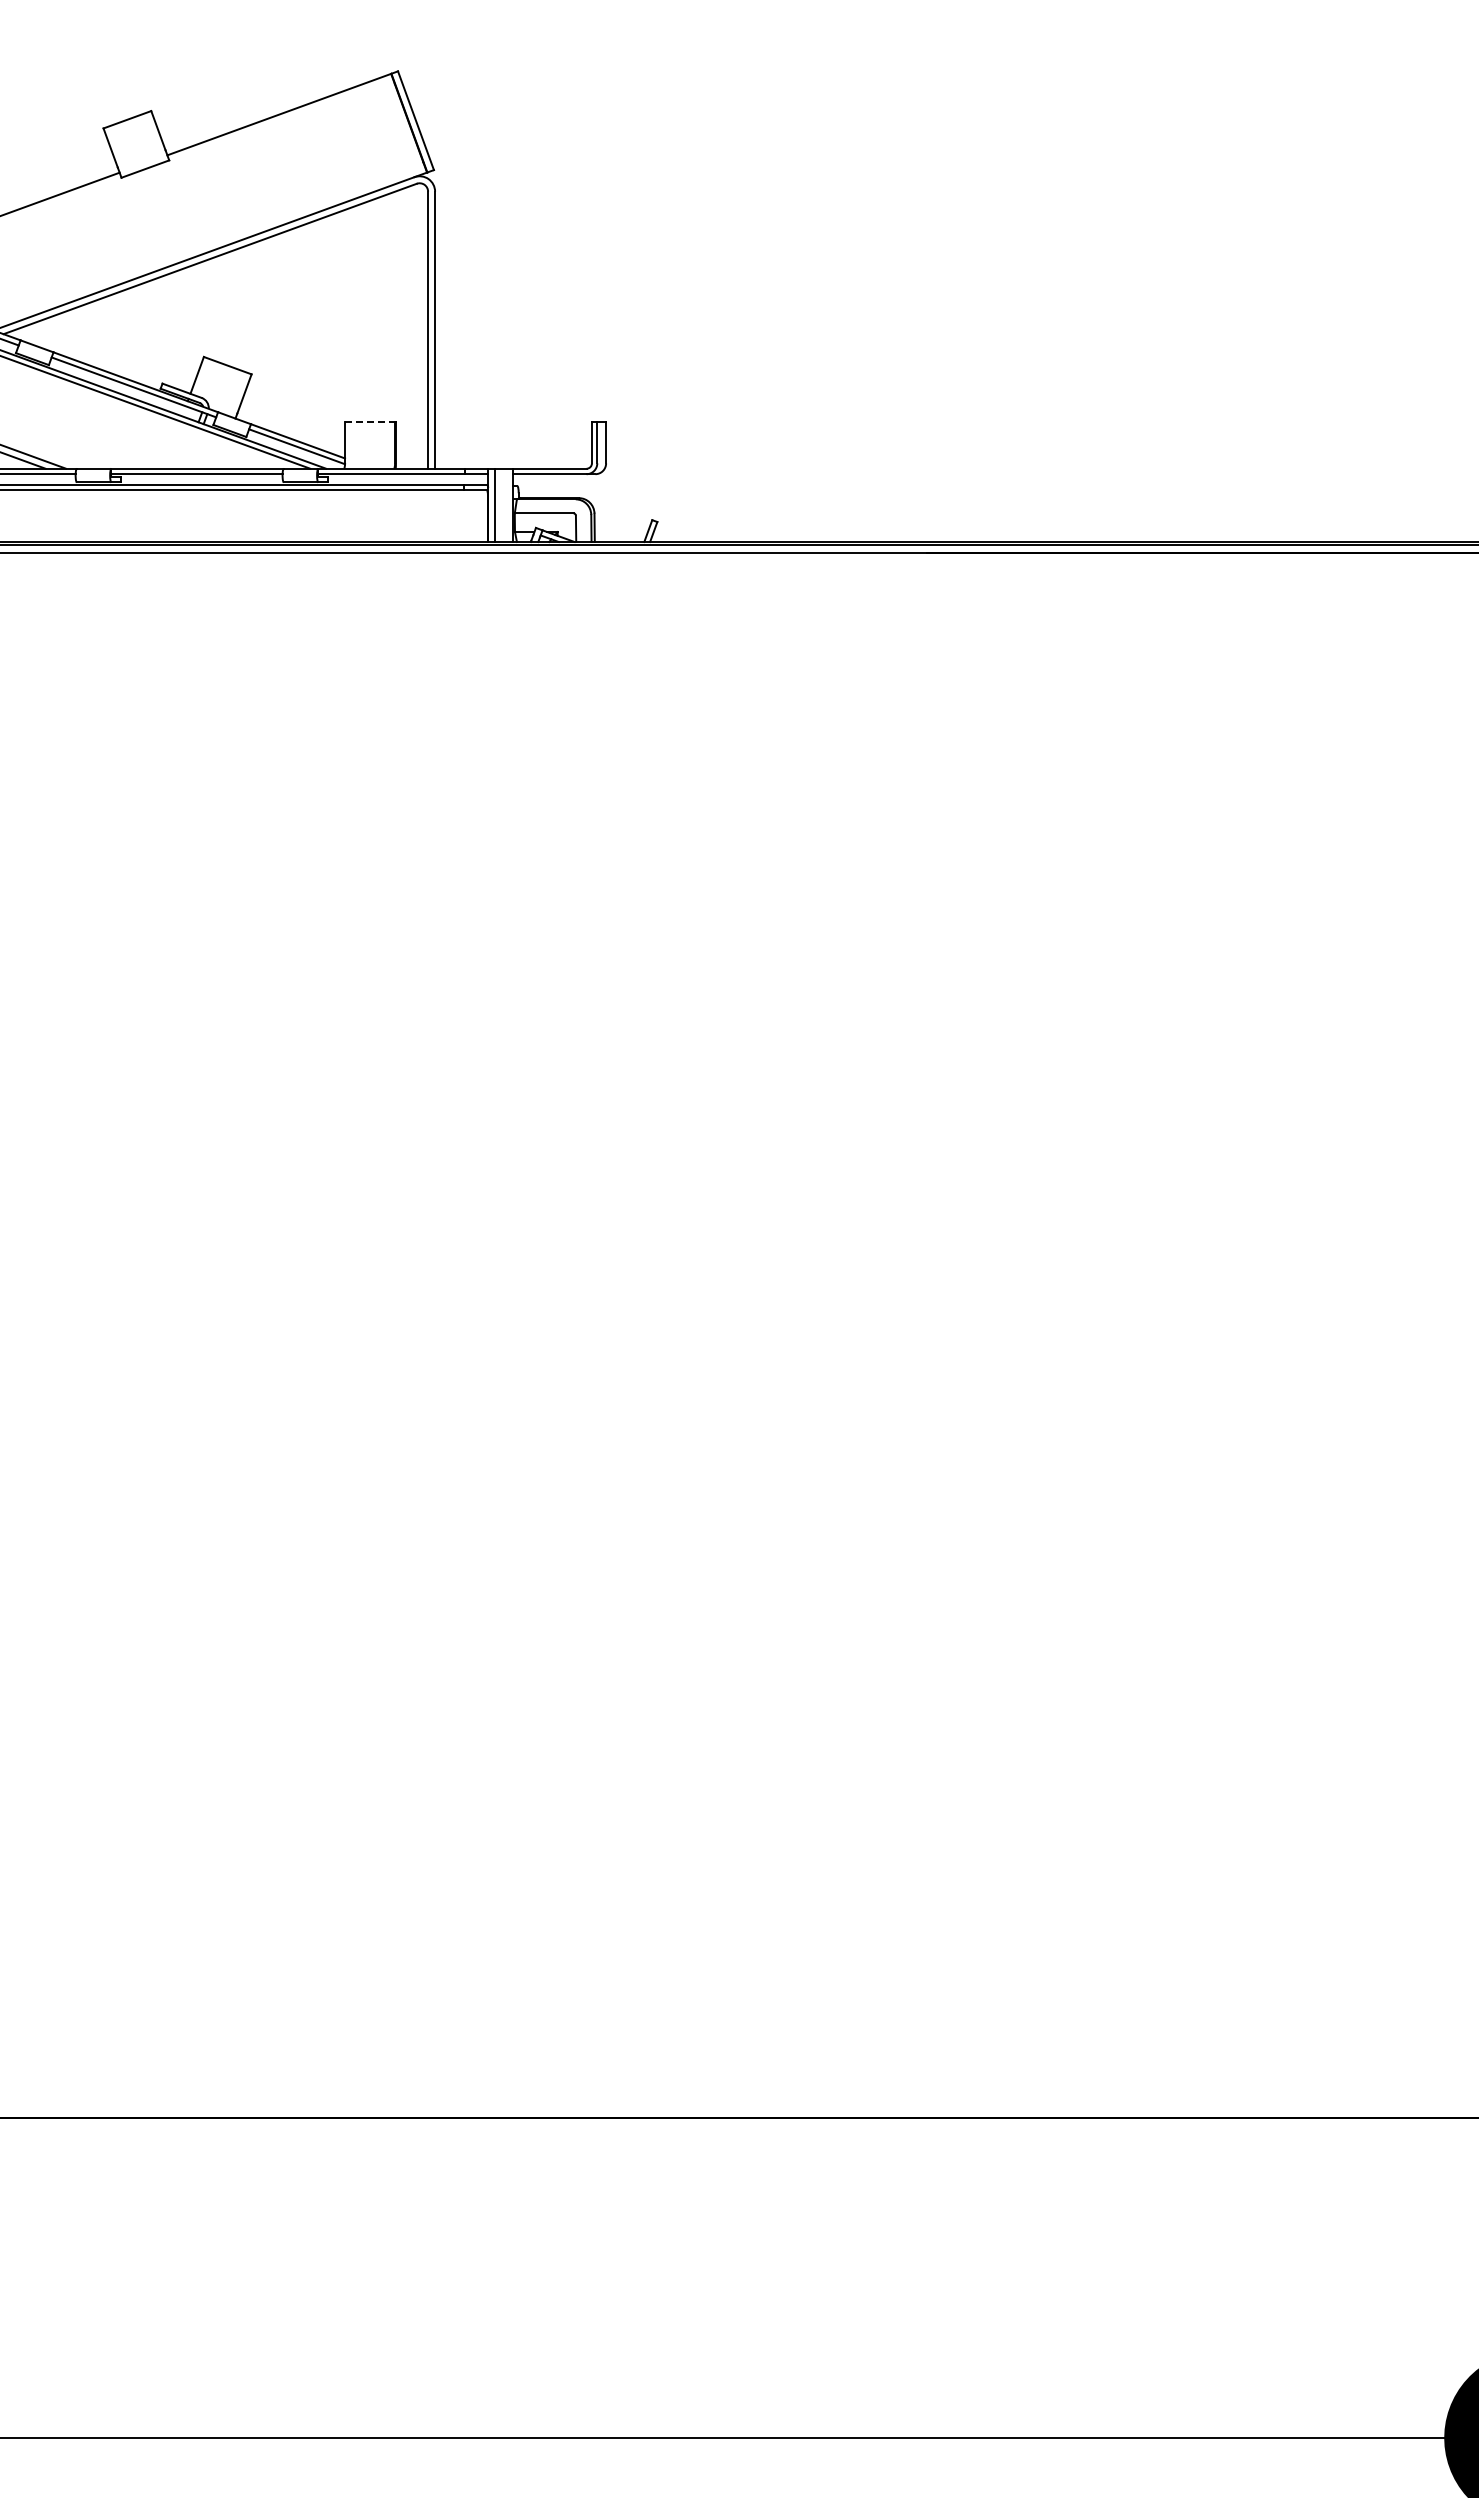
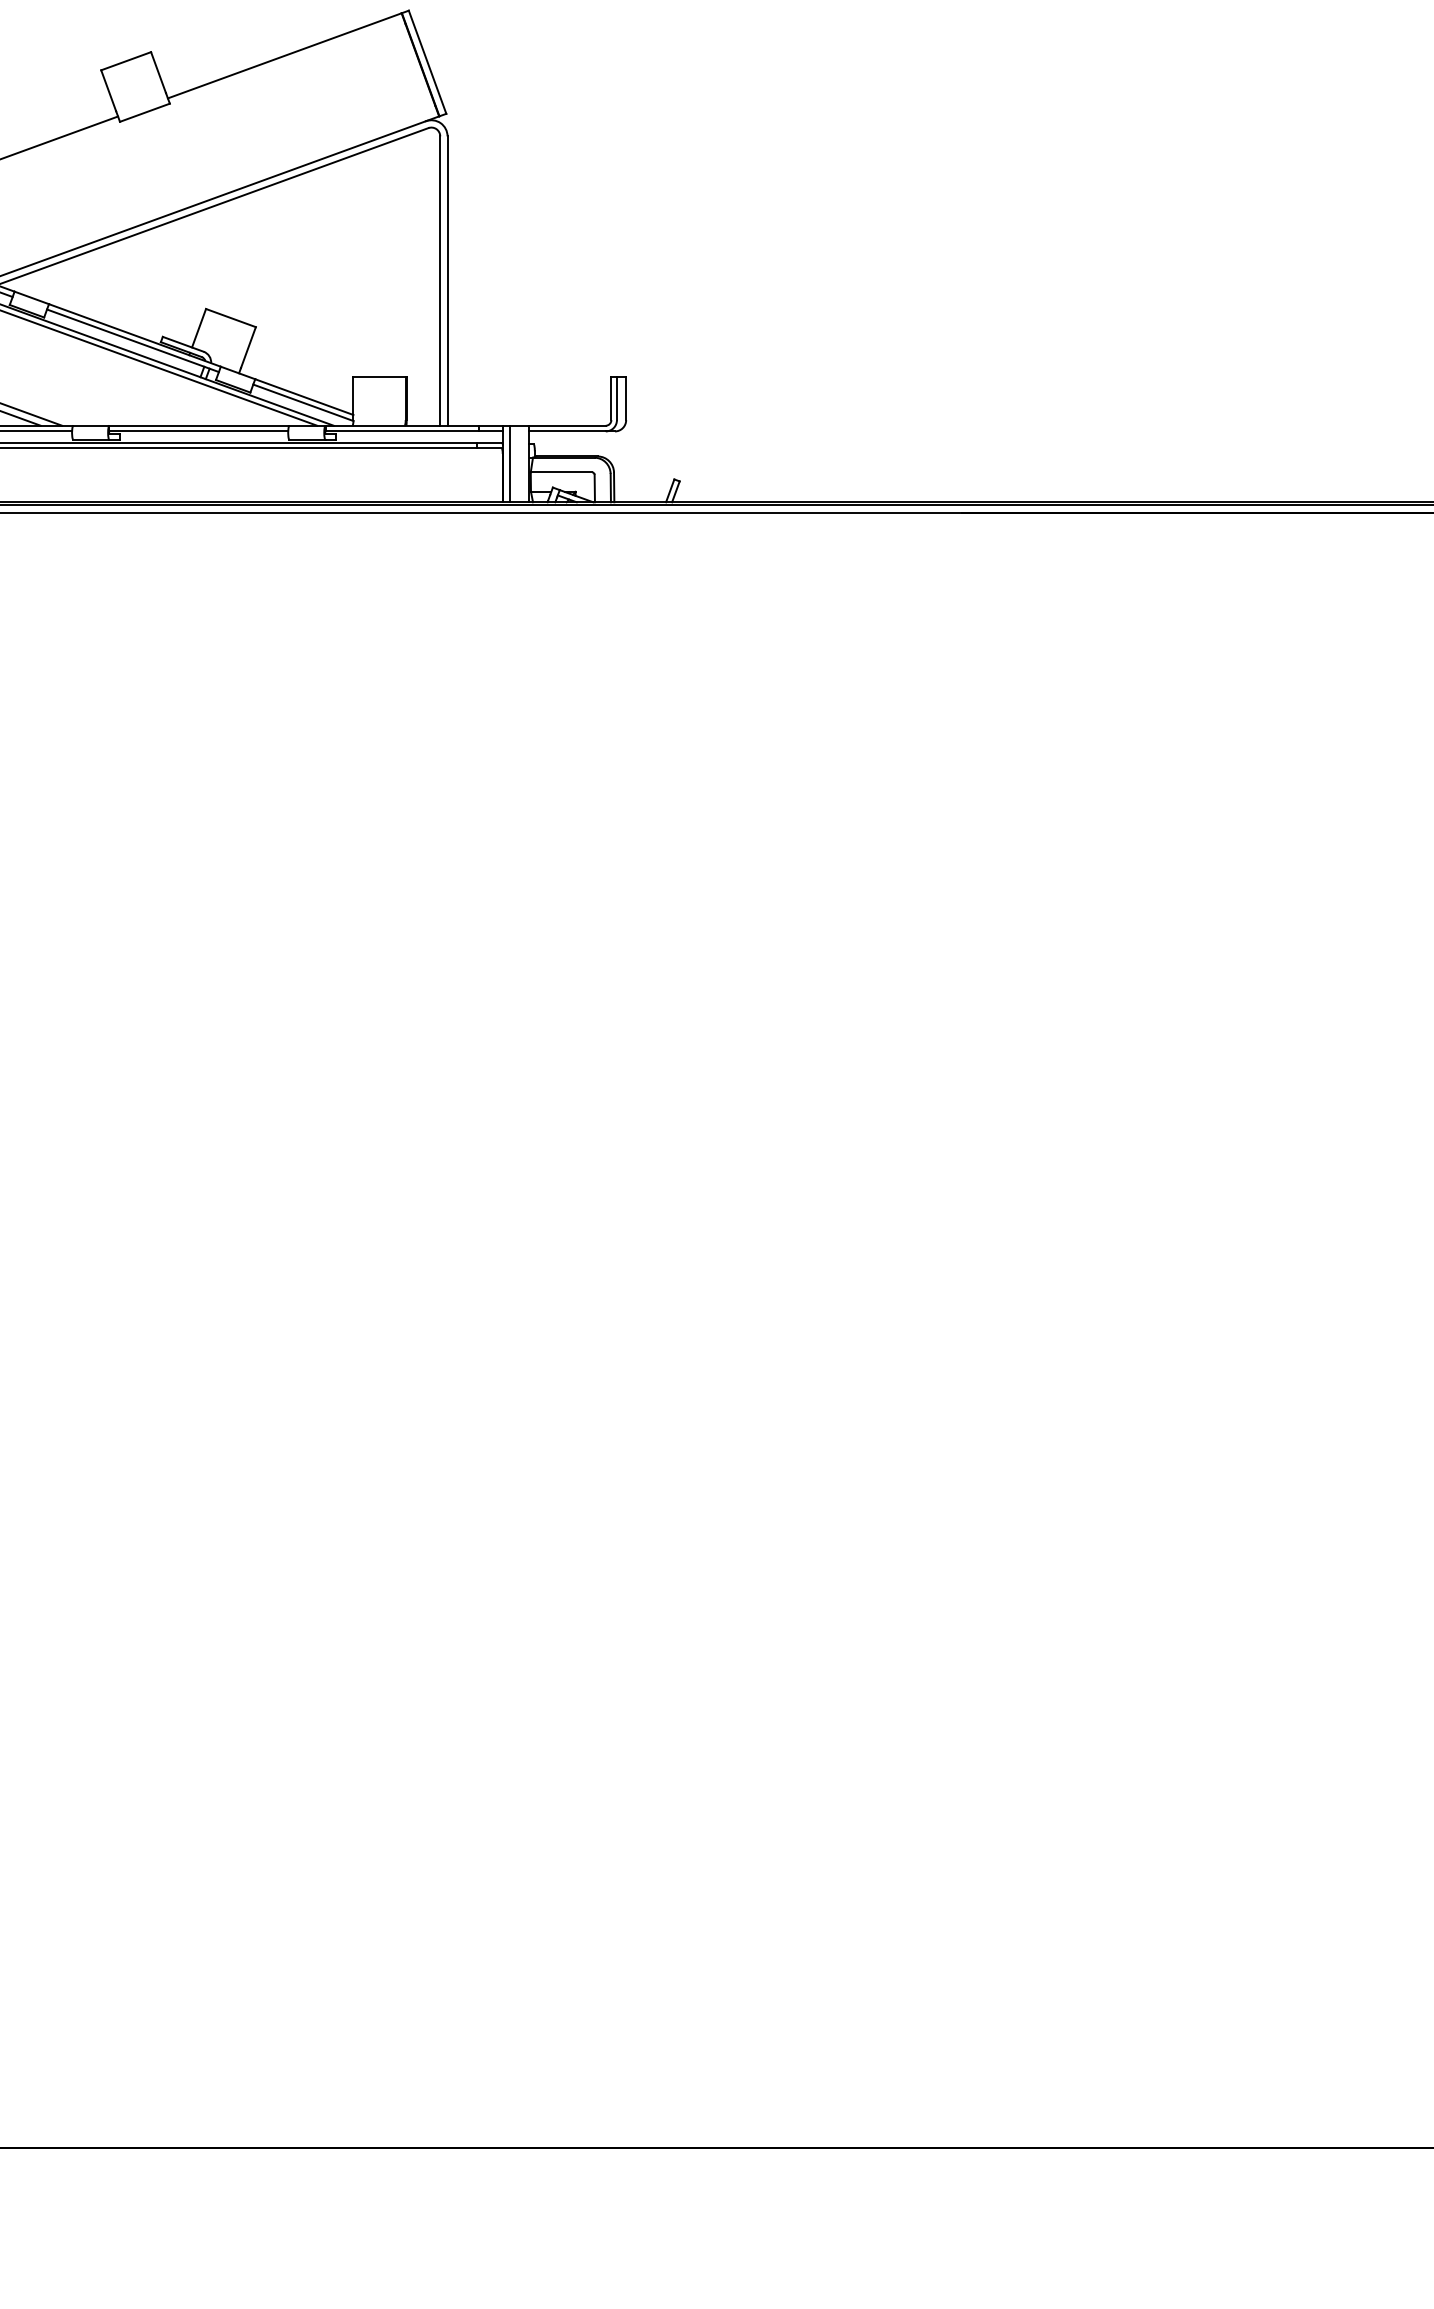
line: (370, 421) -> (380, 376), dashed -> solid

